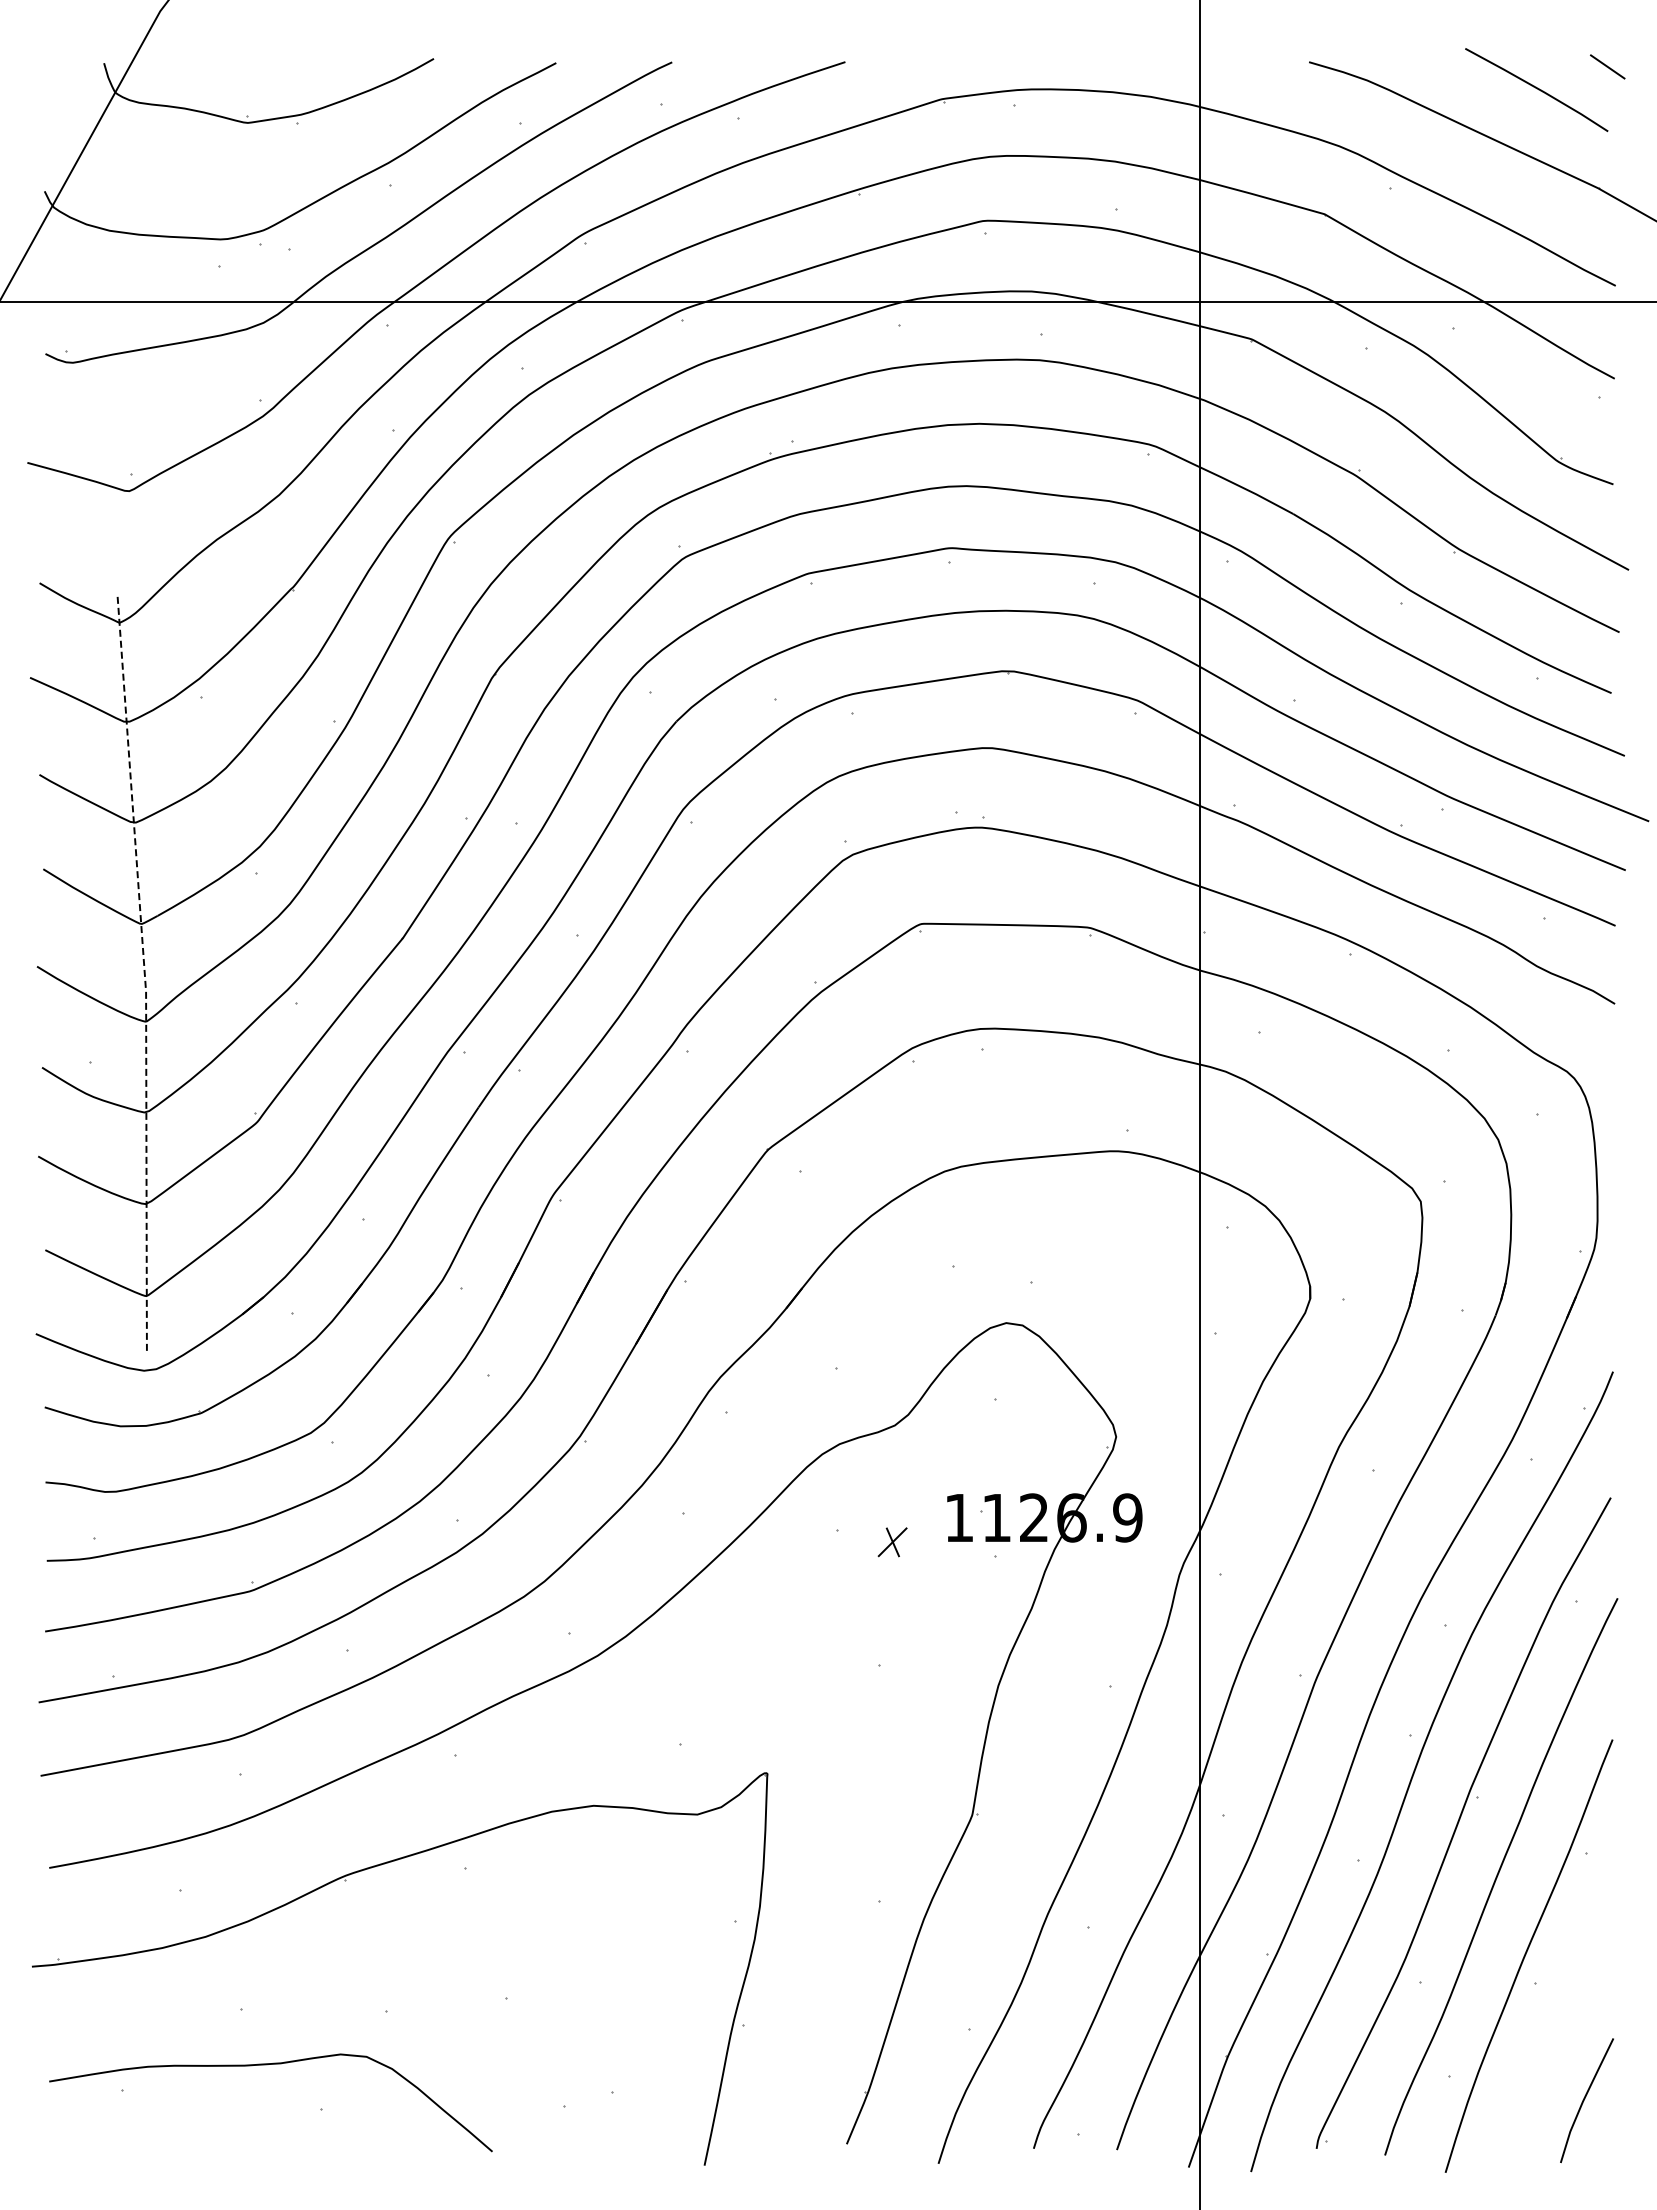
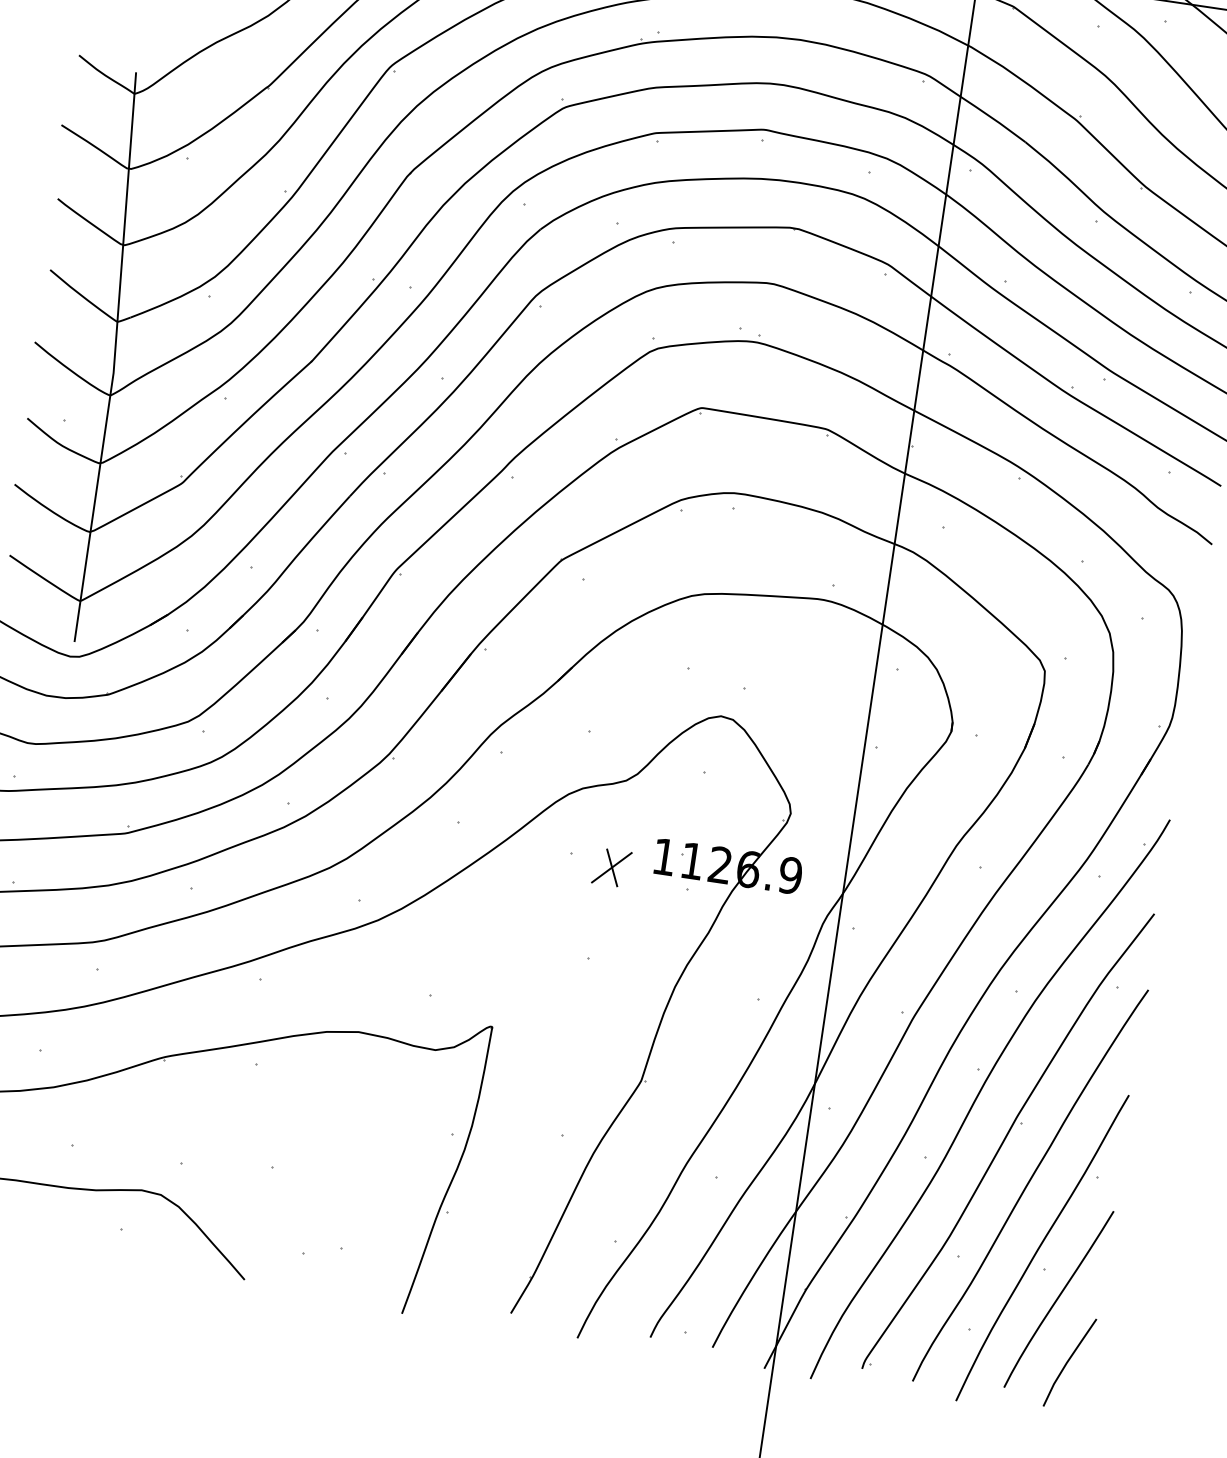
line: (144, 972) -> (114, 358), dashed -> solid
part: (892, 1542) -> (611, 867), size x1.67
curve: (1559, 2019) -> (1058, 1298), added

